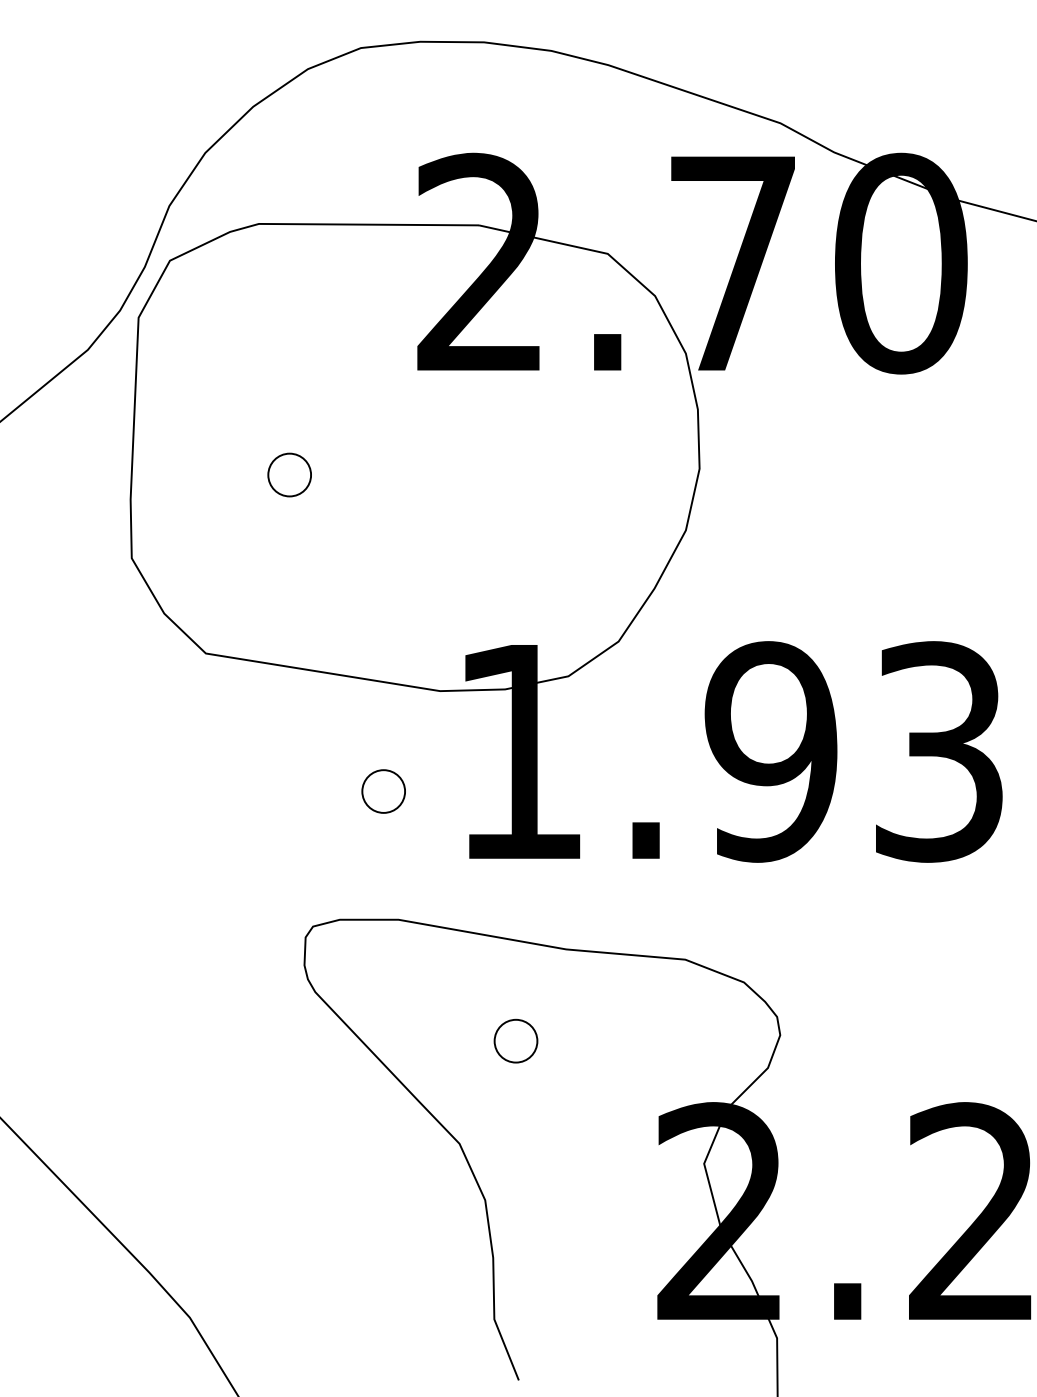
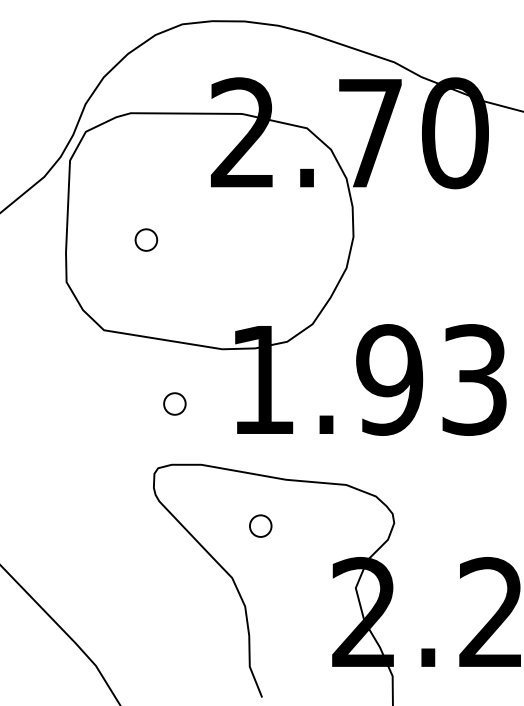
part: (382, 790) -> (174, 403), moved

